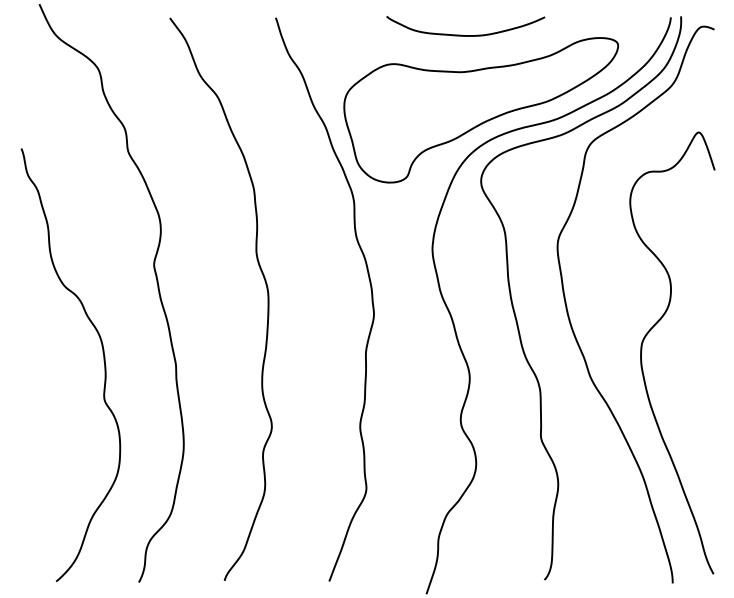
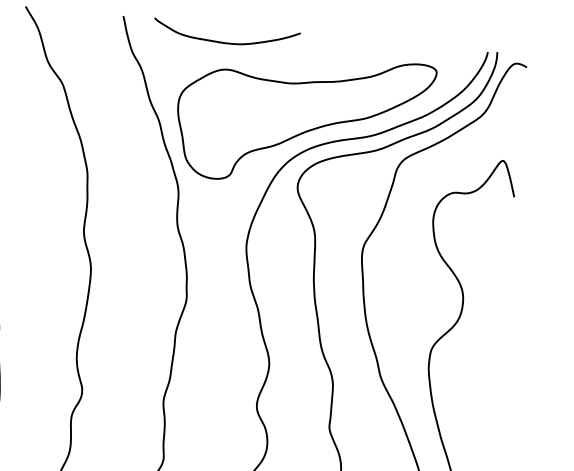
curve: (461, 34) -> (222, 41), moved

